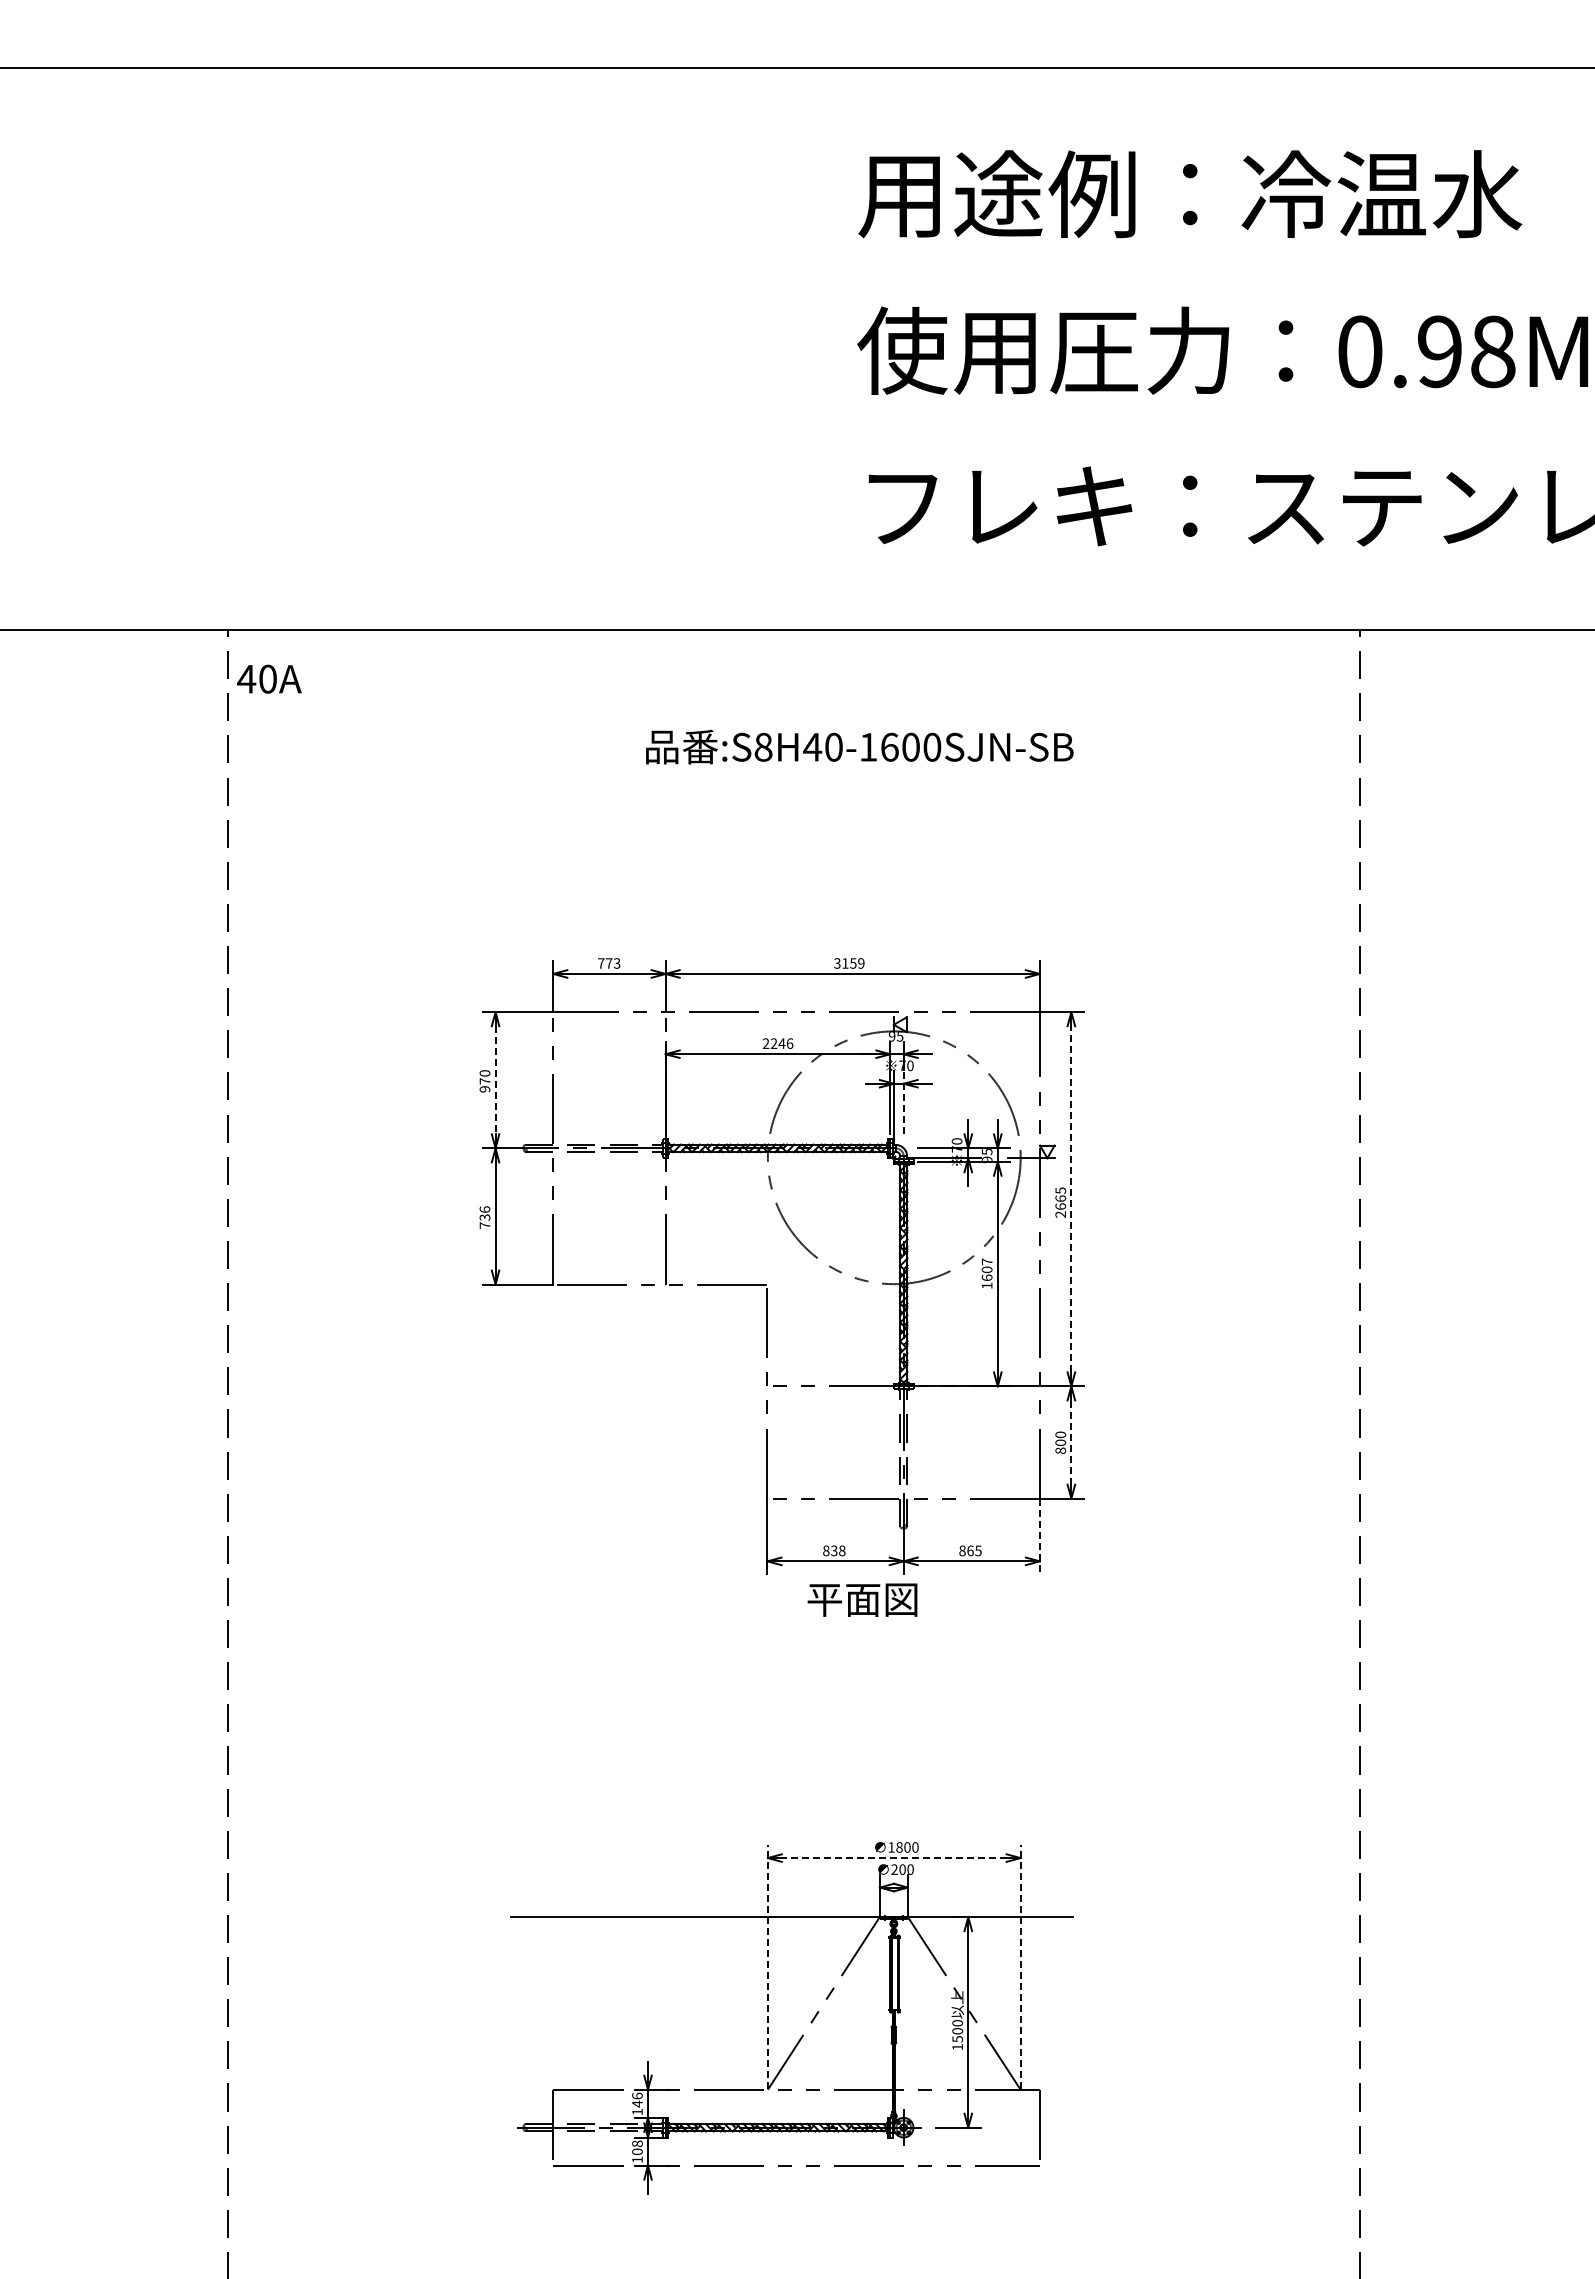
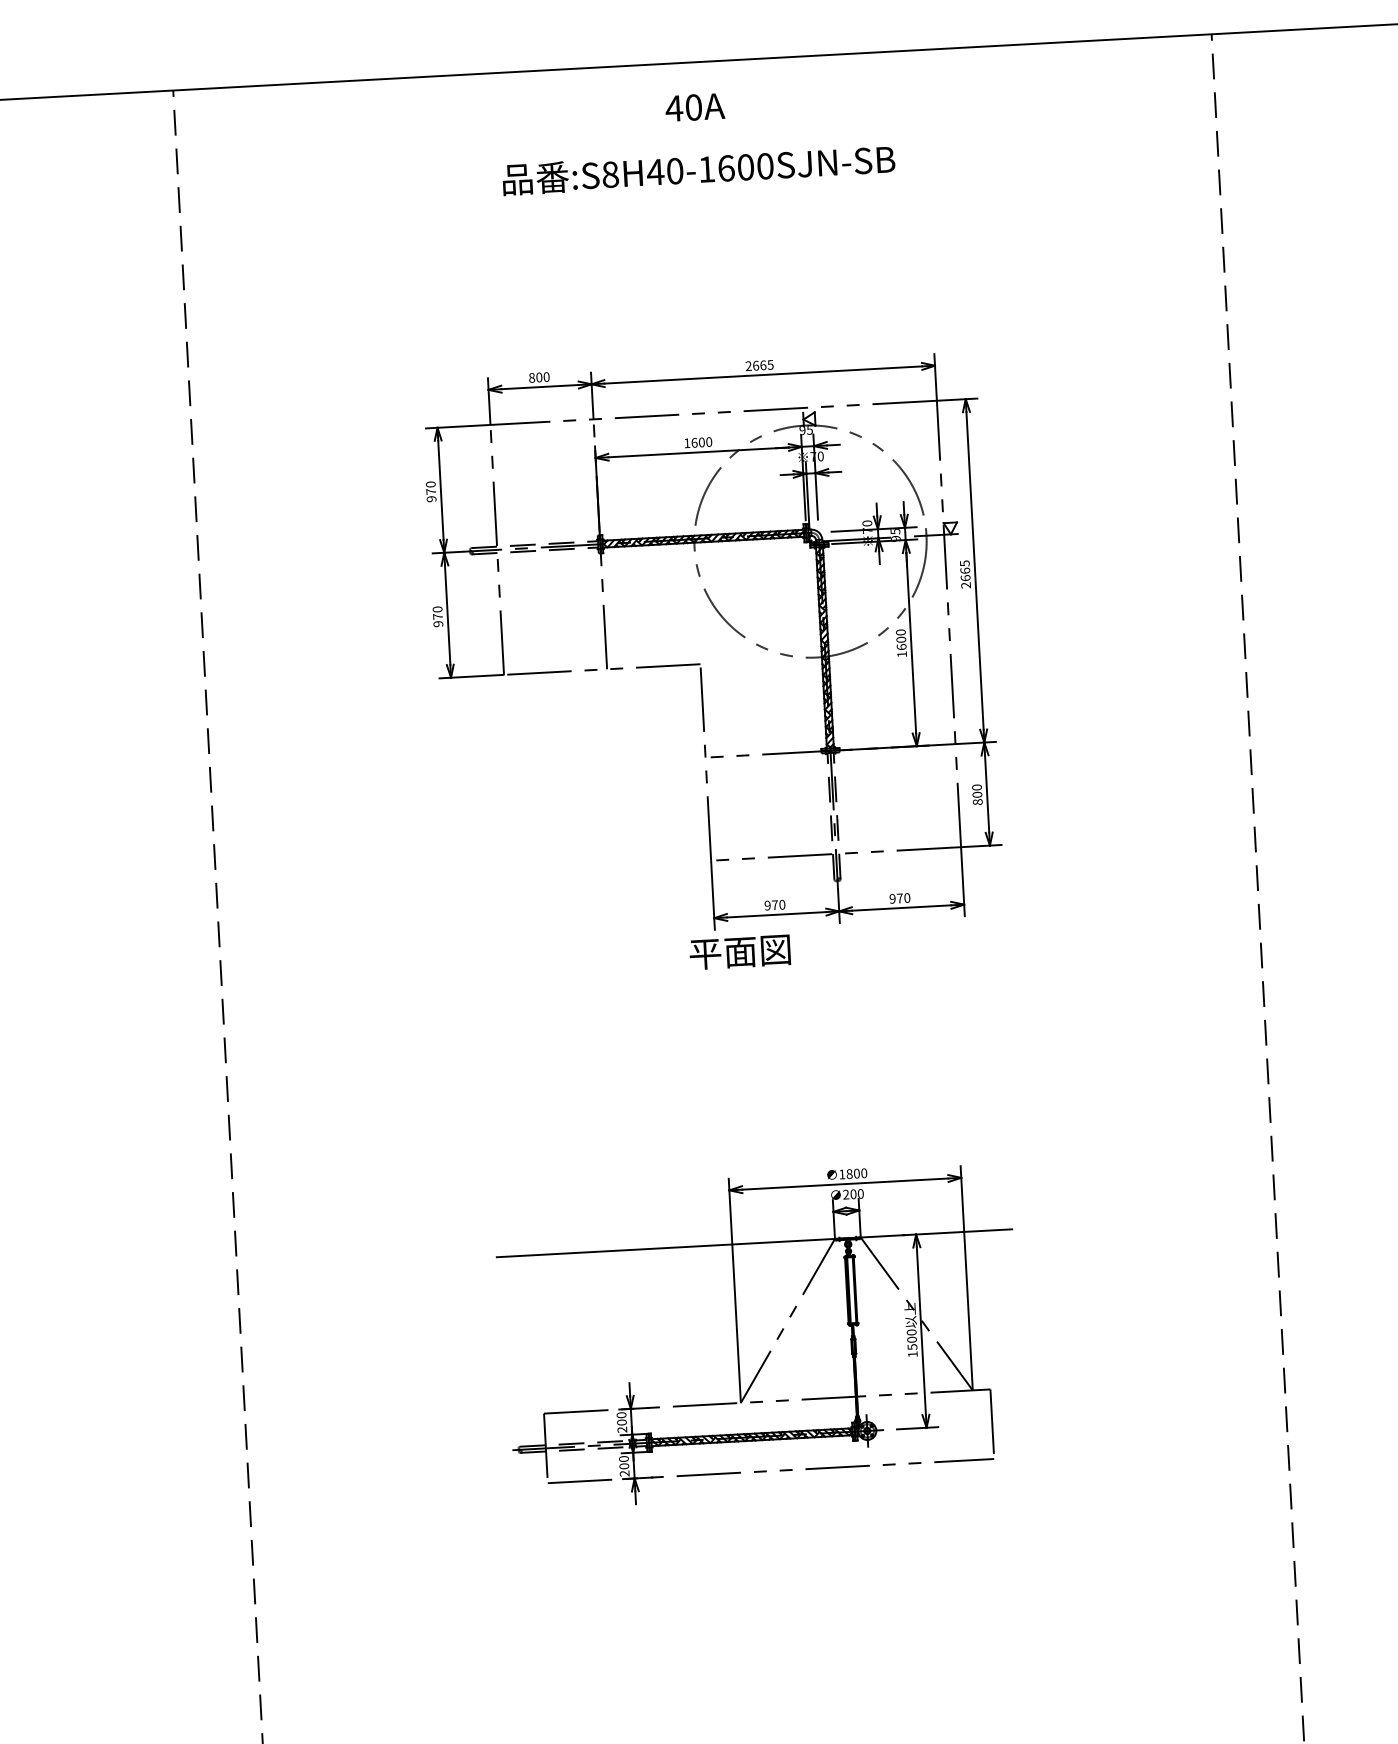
text: (269, 678) -> (695, 106), moved
text: (859, 746) -> (698, 169), moved
text: (609, 963) -> (539, 377), 773 -> 800
text: (849, 963) -> (759, 365), 3159 -> 2665
text: (777, 1043) -> (697, 442), 2246 -> 1600
line: (495, 1080) -> (440, 490), dashed -> solid
line: (903, 1102) -> (816, 490), dashed -> solid
line: (1071, 1198) -> (975, 570), dashed -> solid
text: (484, 1217) -> (437, 616), 736 -> 970
text: (986, 1261) -> (900, 632), 1607 -> 1600
line: (1071, 1442) -> (987, 794), dashed -> solid
line: (1039, 1537) -> (962, 882), dashed -> solid
text: (834, 1550) -> (775, 904), 838 -> 970
text: (970, 1550) -> (899, 898), 865 -> 970
text: (862, 1599) -> (740, 951), moved
line: (893, 1858) -> (844, 1184), dashed -> solid
line: (767, 1967) -> (734, 1290), dashed -> solid
line: (1020, 1967) -> (966, 1278), dashed -> solid
text: (637, 2103) -> (621, 1422), 146 -> 200
text: (637, 2151) -> (624, 1466), 108 -> 200

